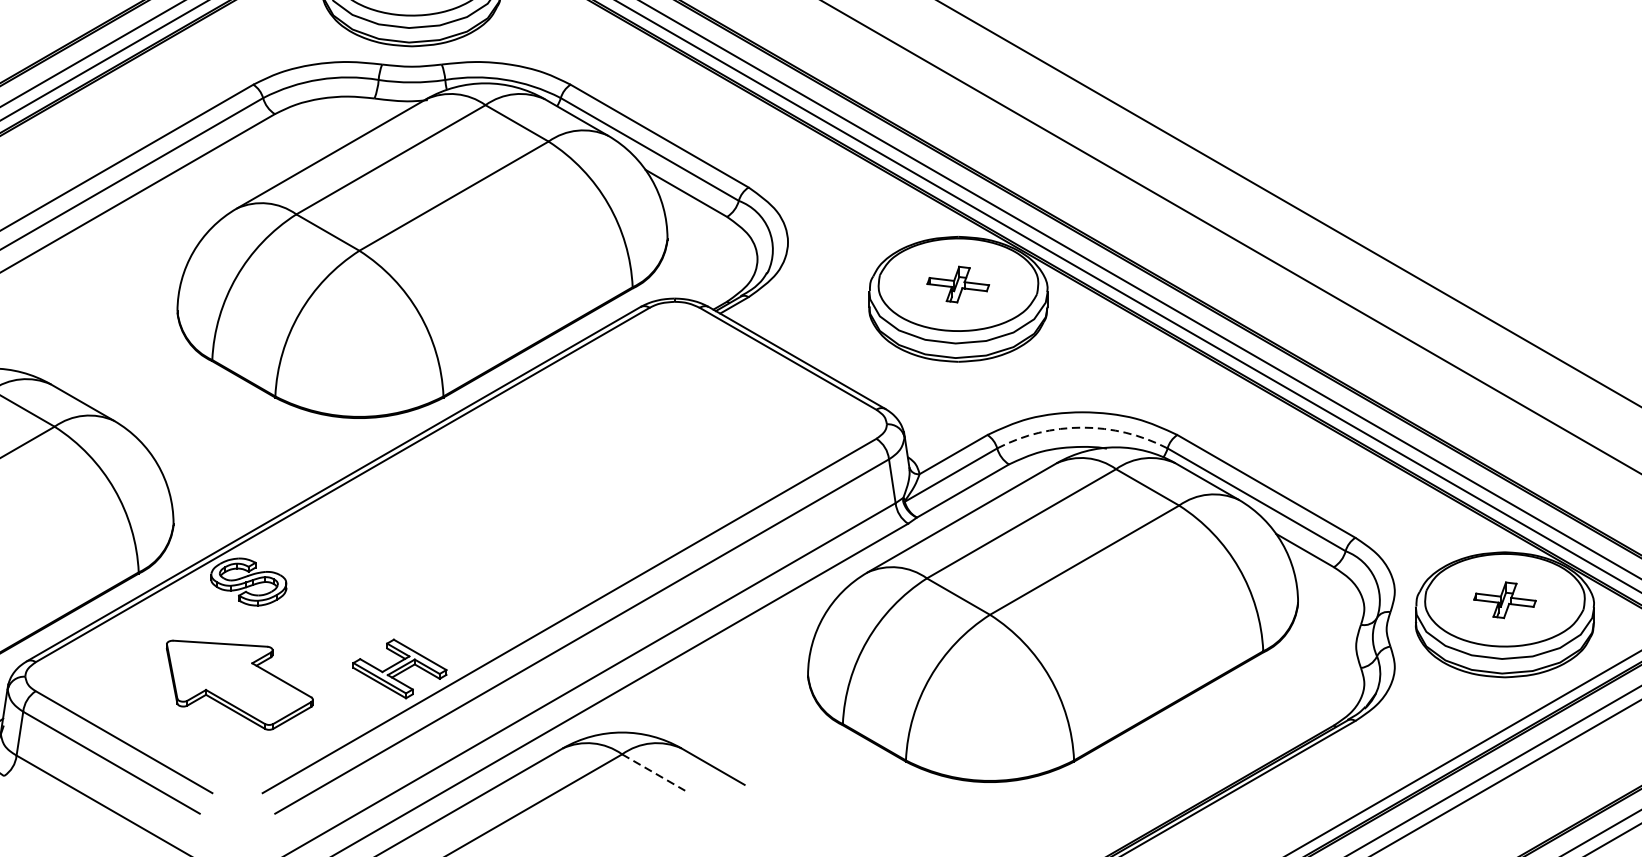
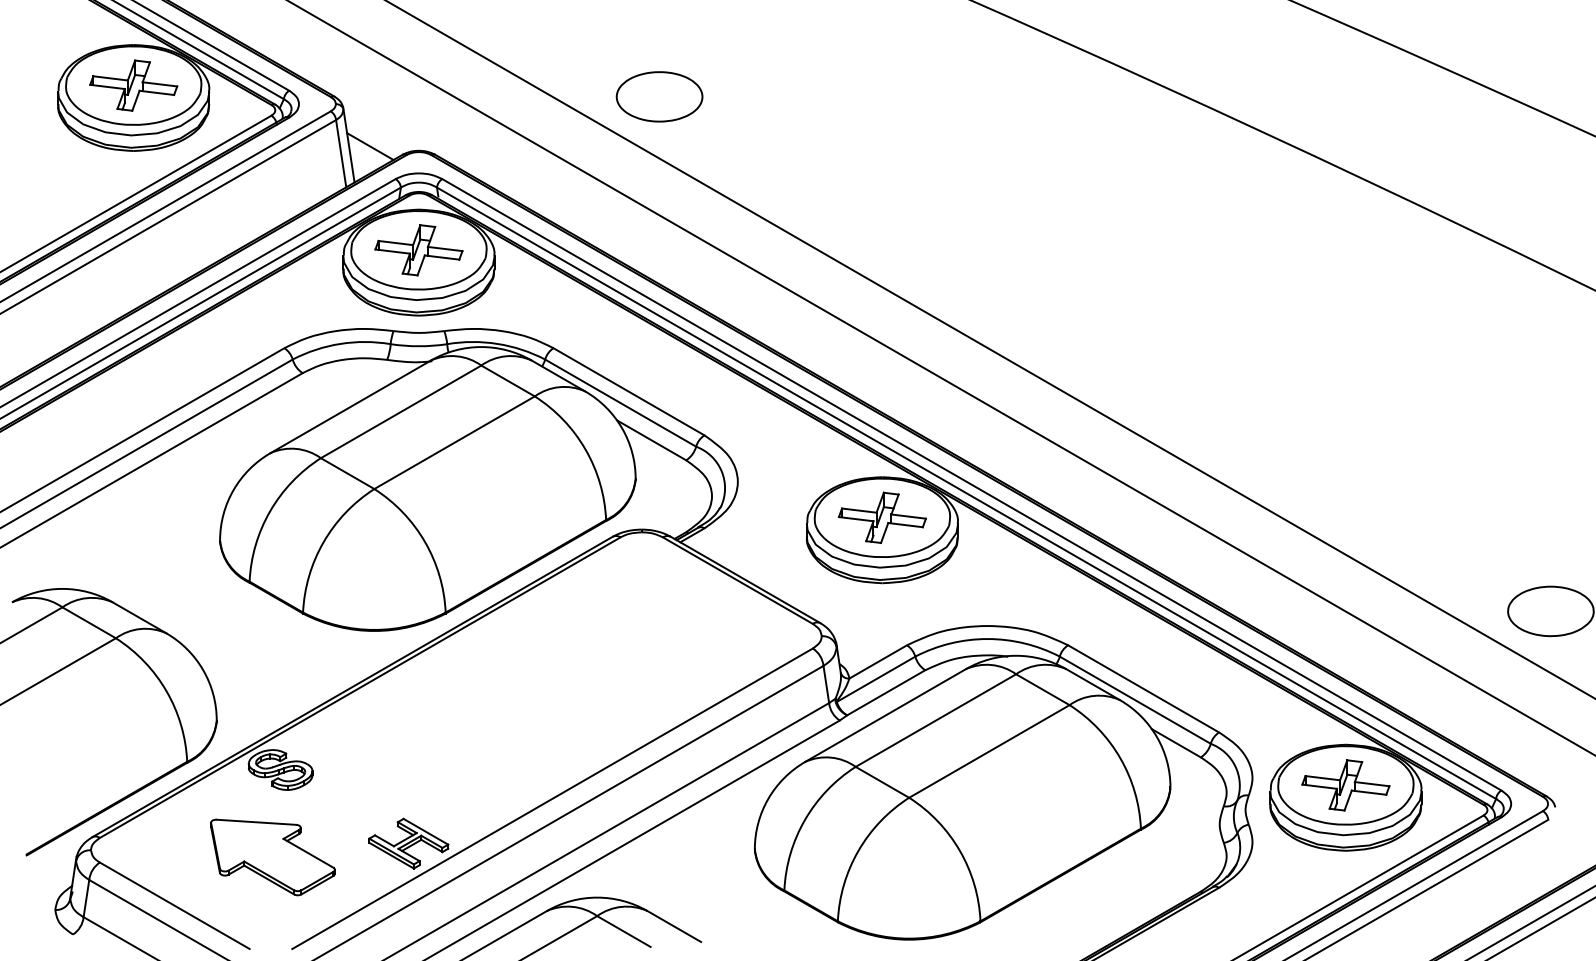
part: (957, 284) -> (881, 517), size x1.67
arc: (1082, 428) -> (987, 639), dashed -> solid
part: (1504, 600) -> (1345, 785), size x1.67
line: (653, 772) -> (623, 931), dashed -> solid

